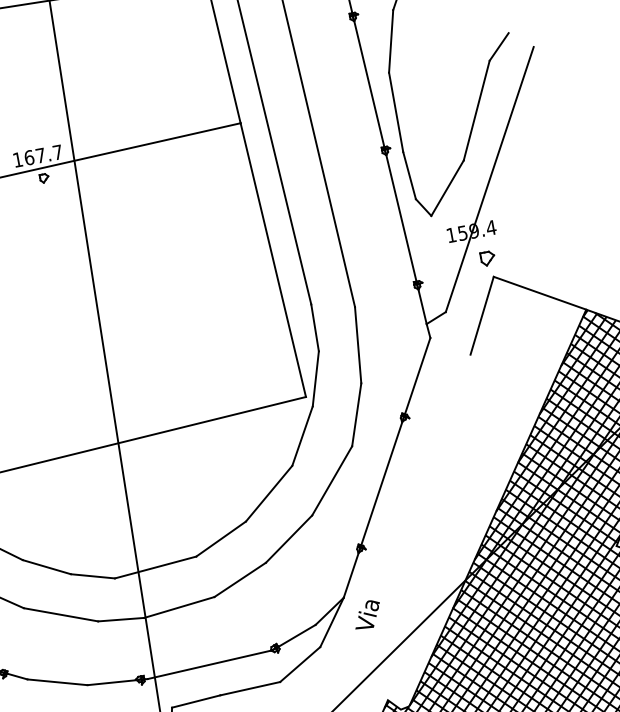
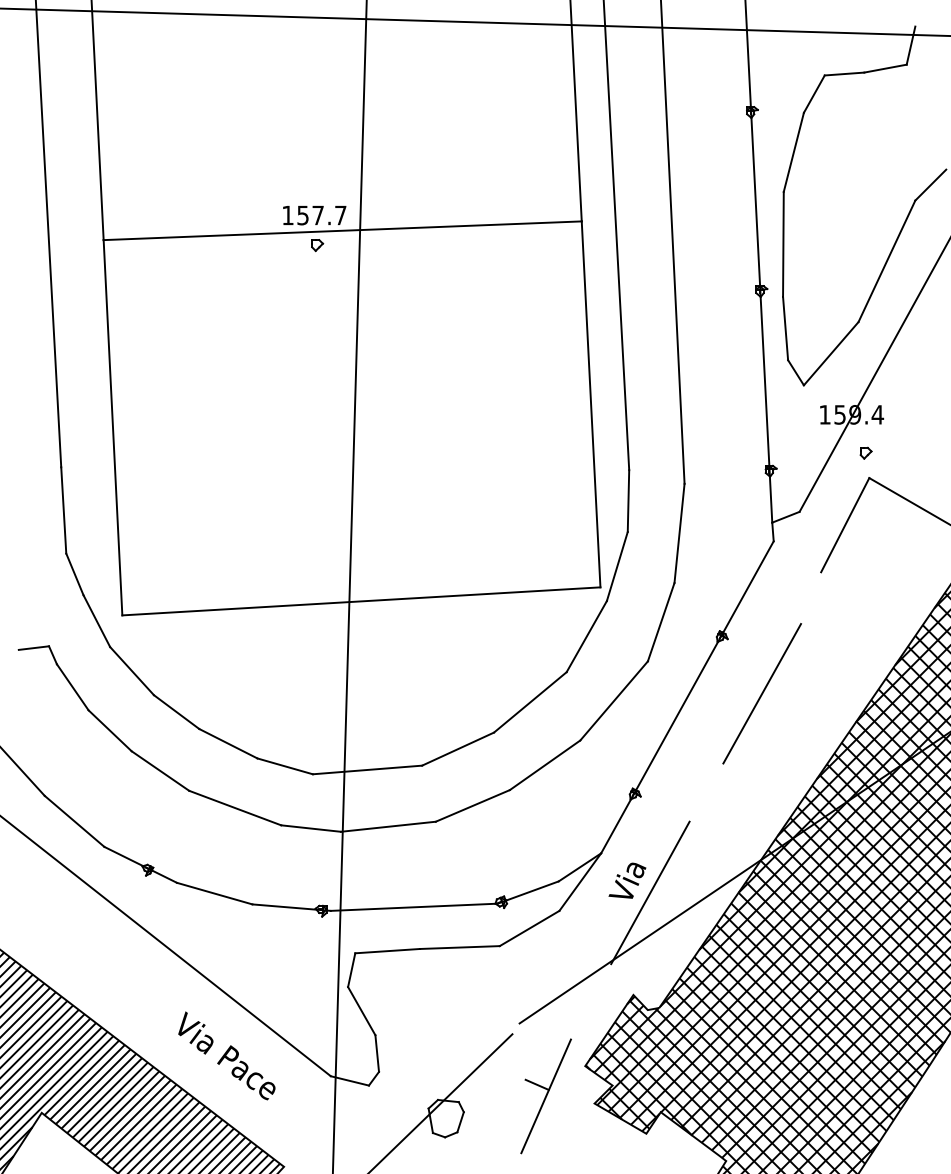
text: (29, 157) -> (303, 215), 167.7 -> 157.7
part: (487, 258) -> (865, 452), size x0.62
line: (443, 454) -> (762, 693), added
line: (386, 620) -> (650, 892), added

